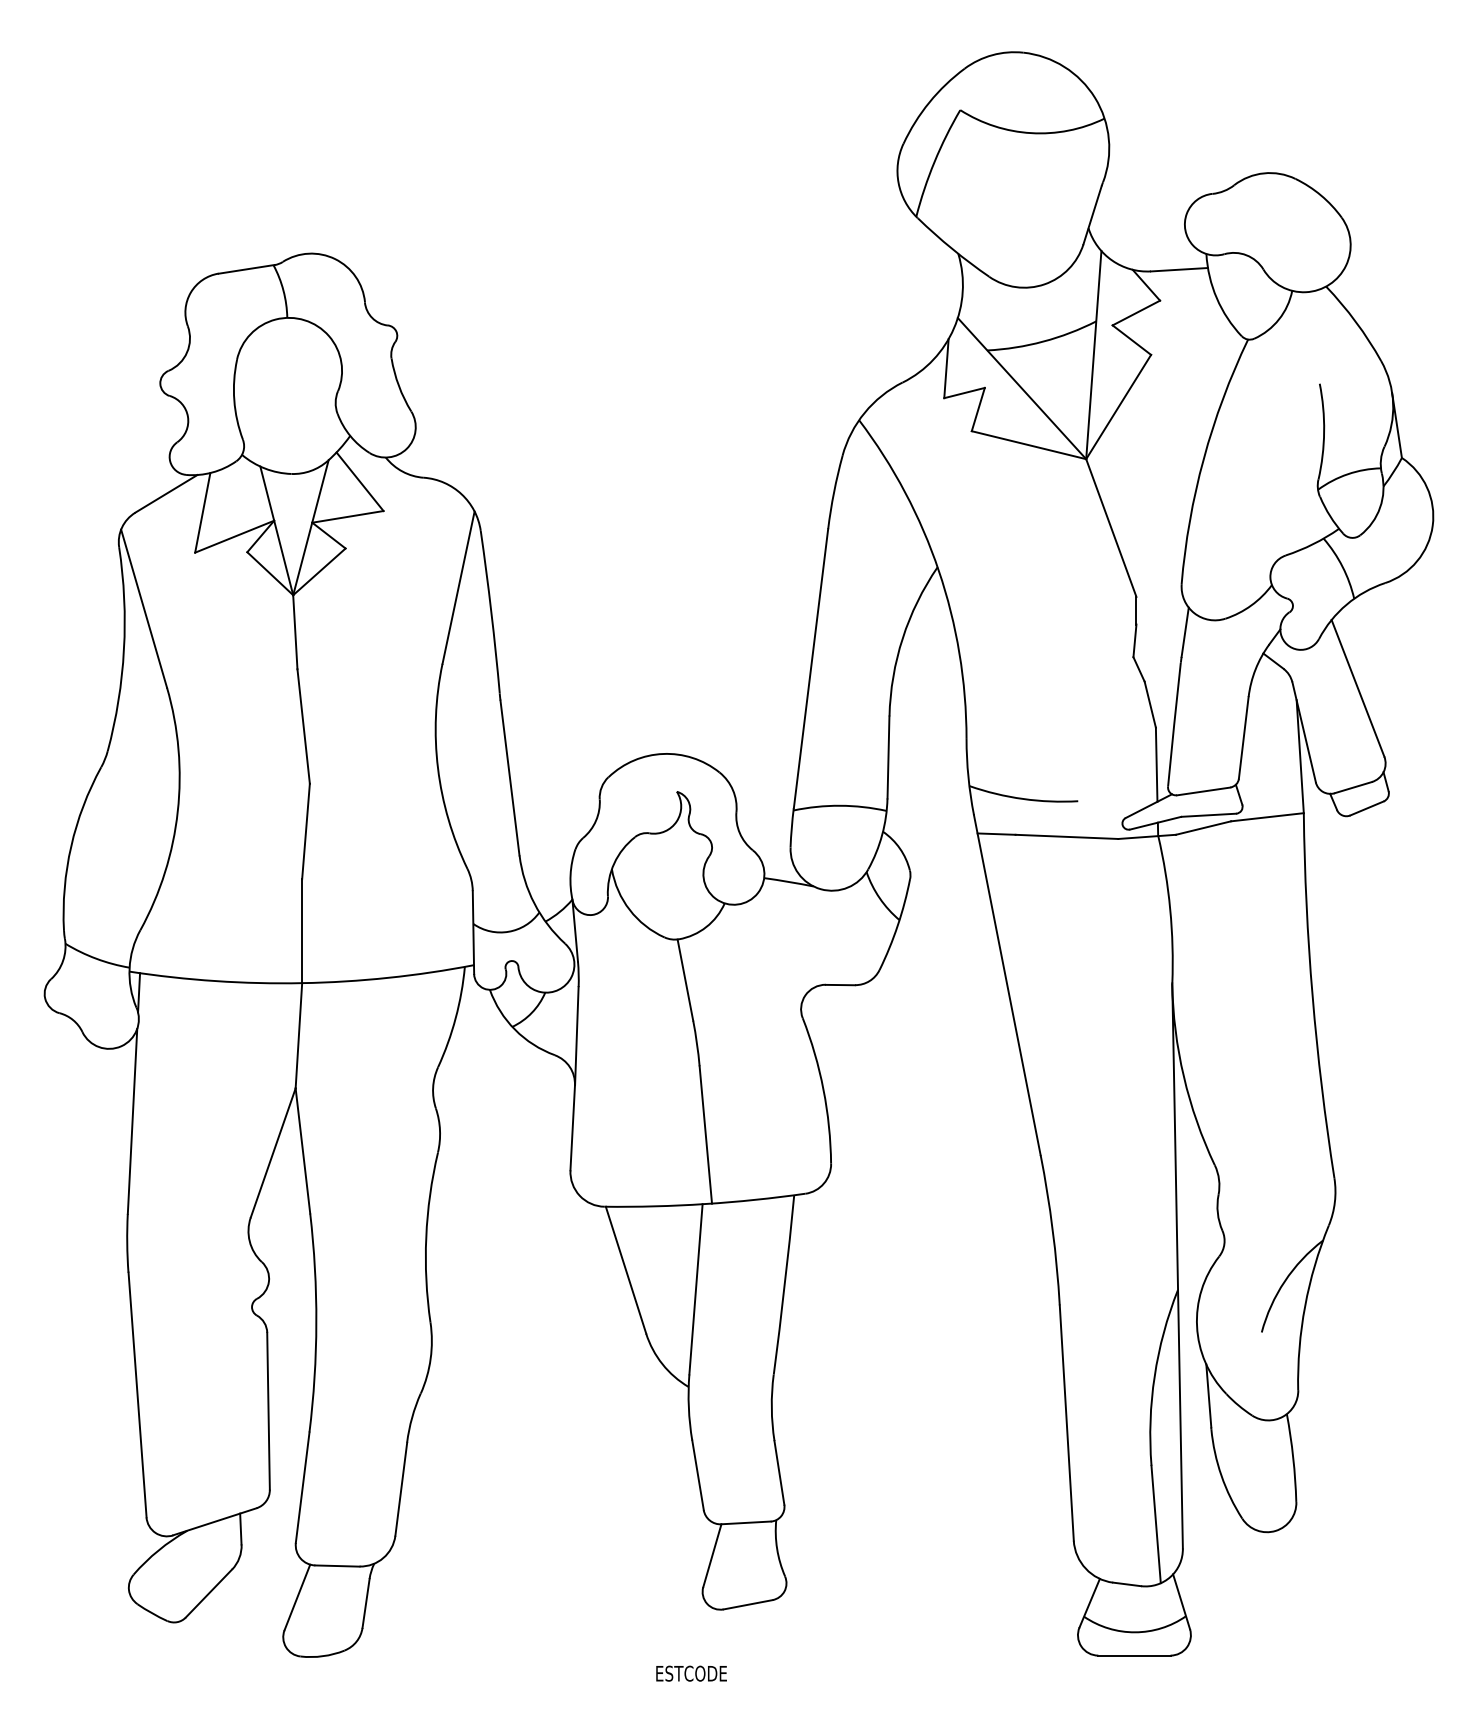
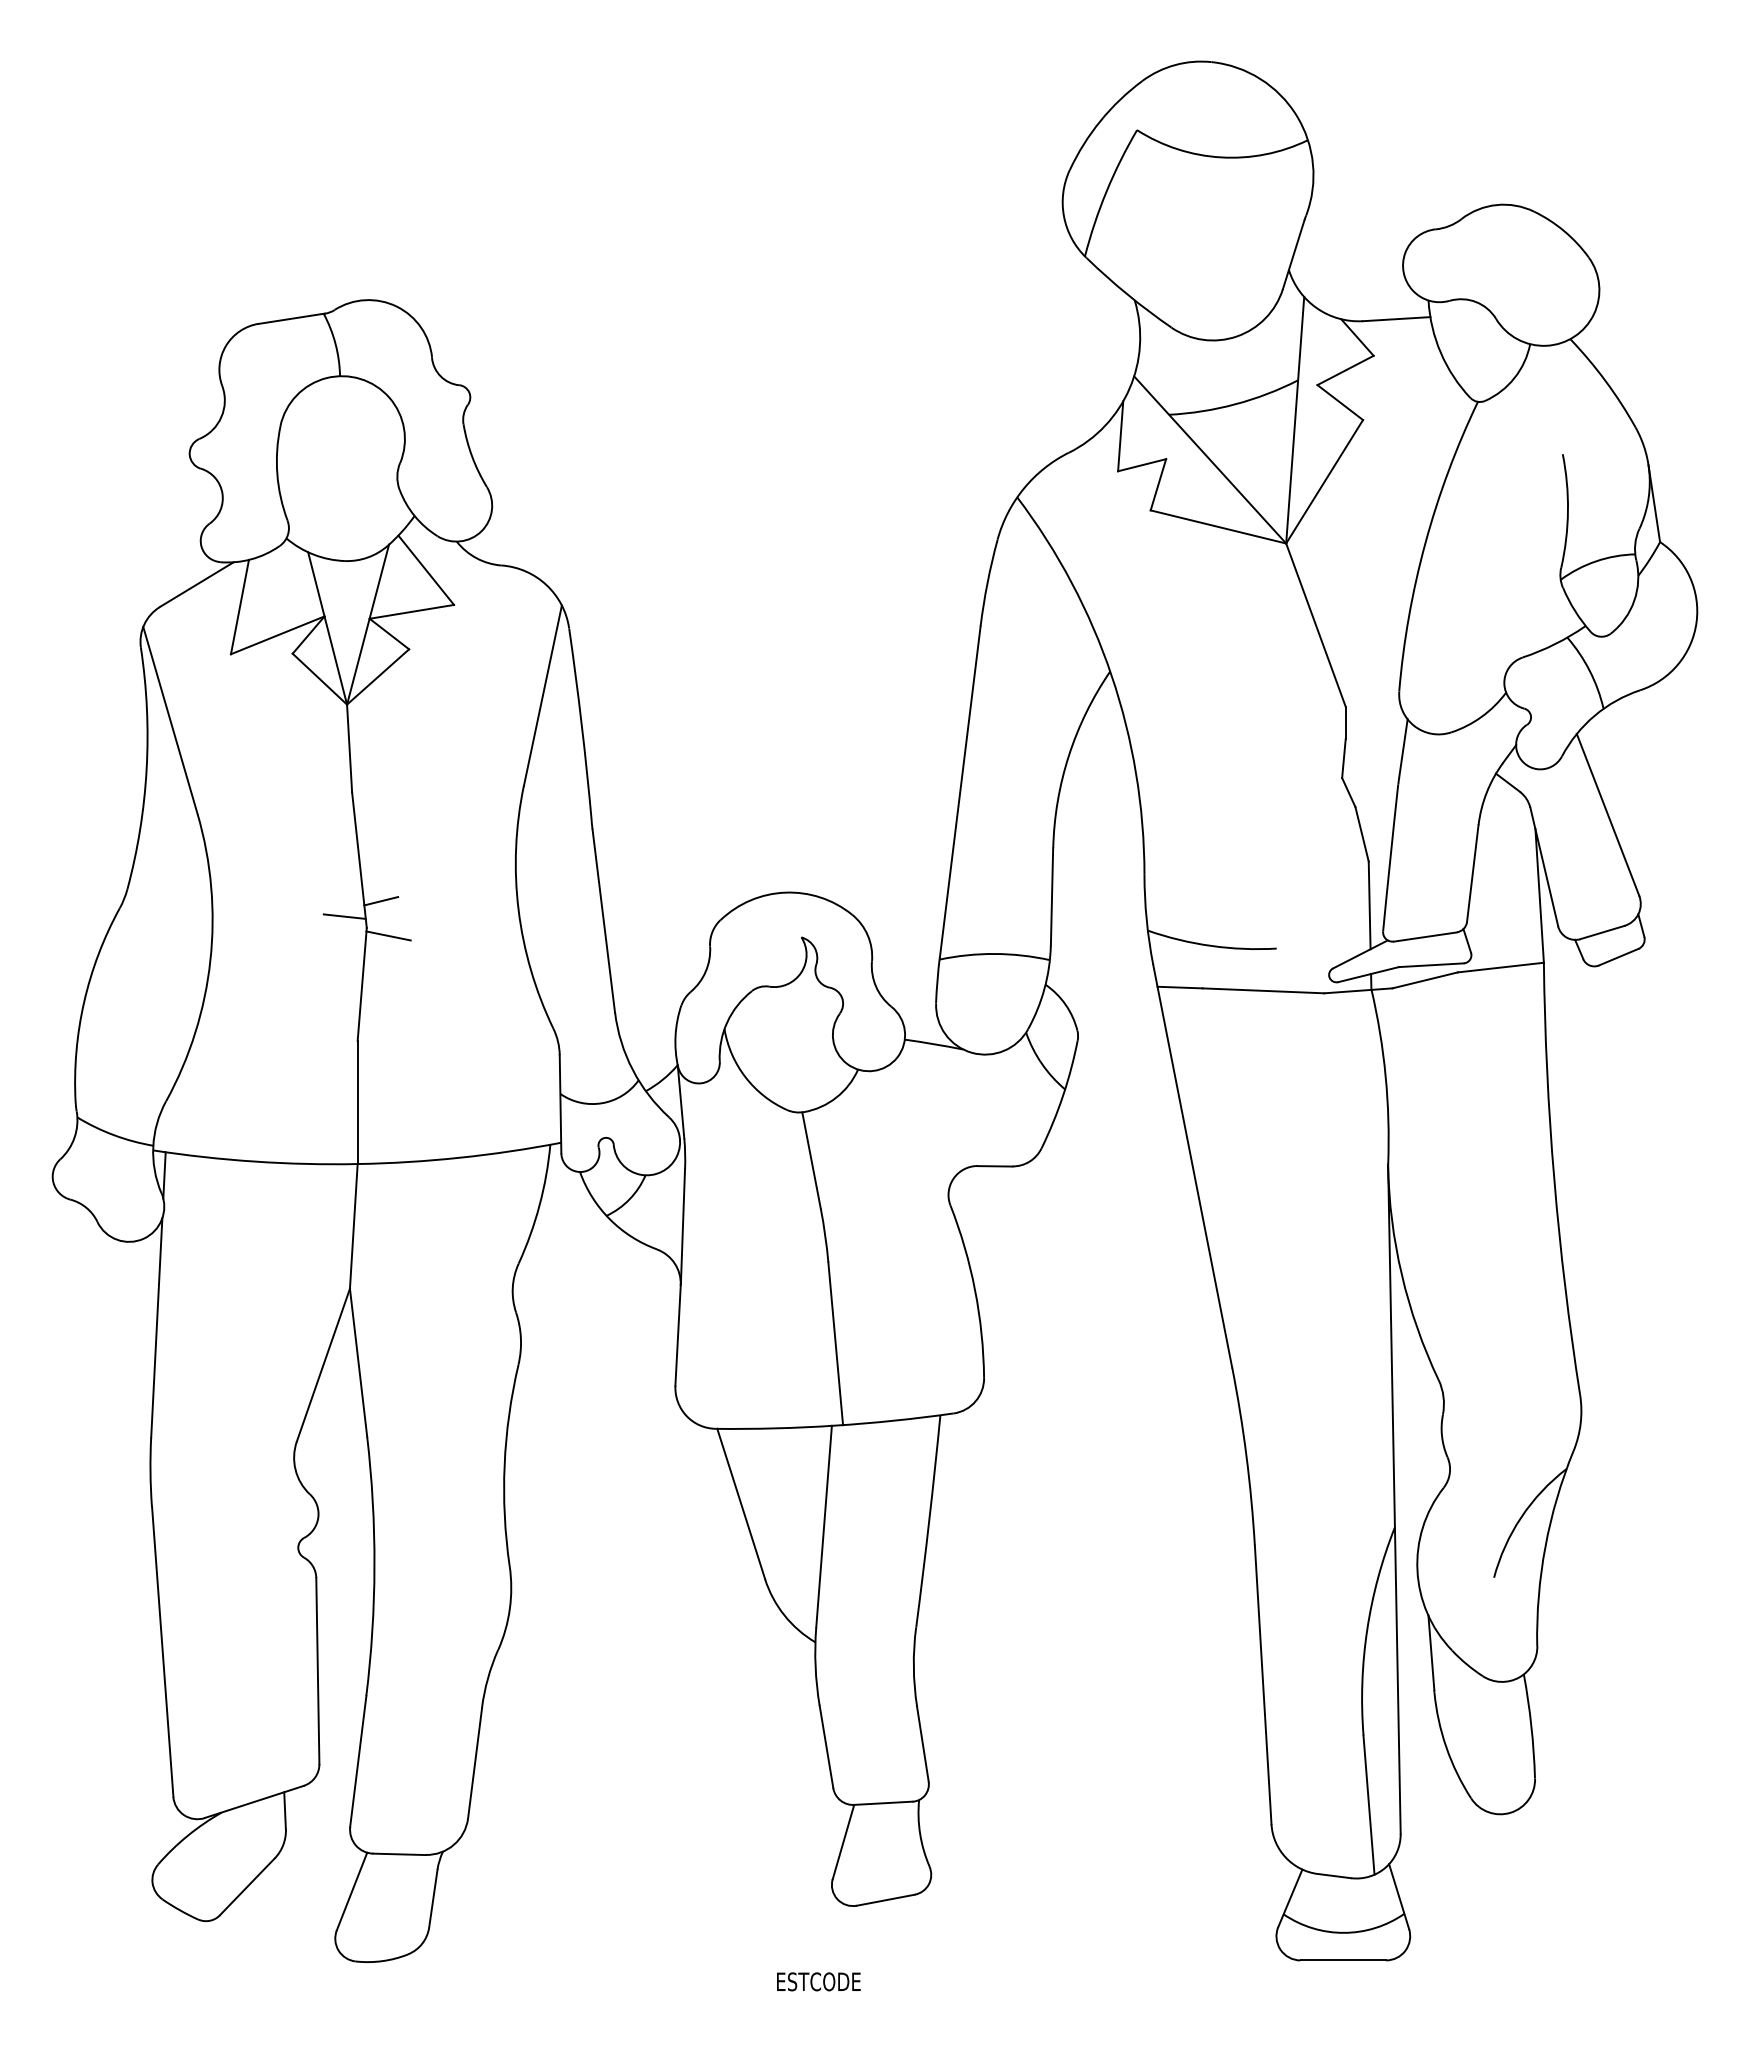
line: (322, 761) -> (381, 901), added
line: (291, 774) -> (344, 916), added
line: (328, 790) -> (388, 935), added

